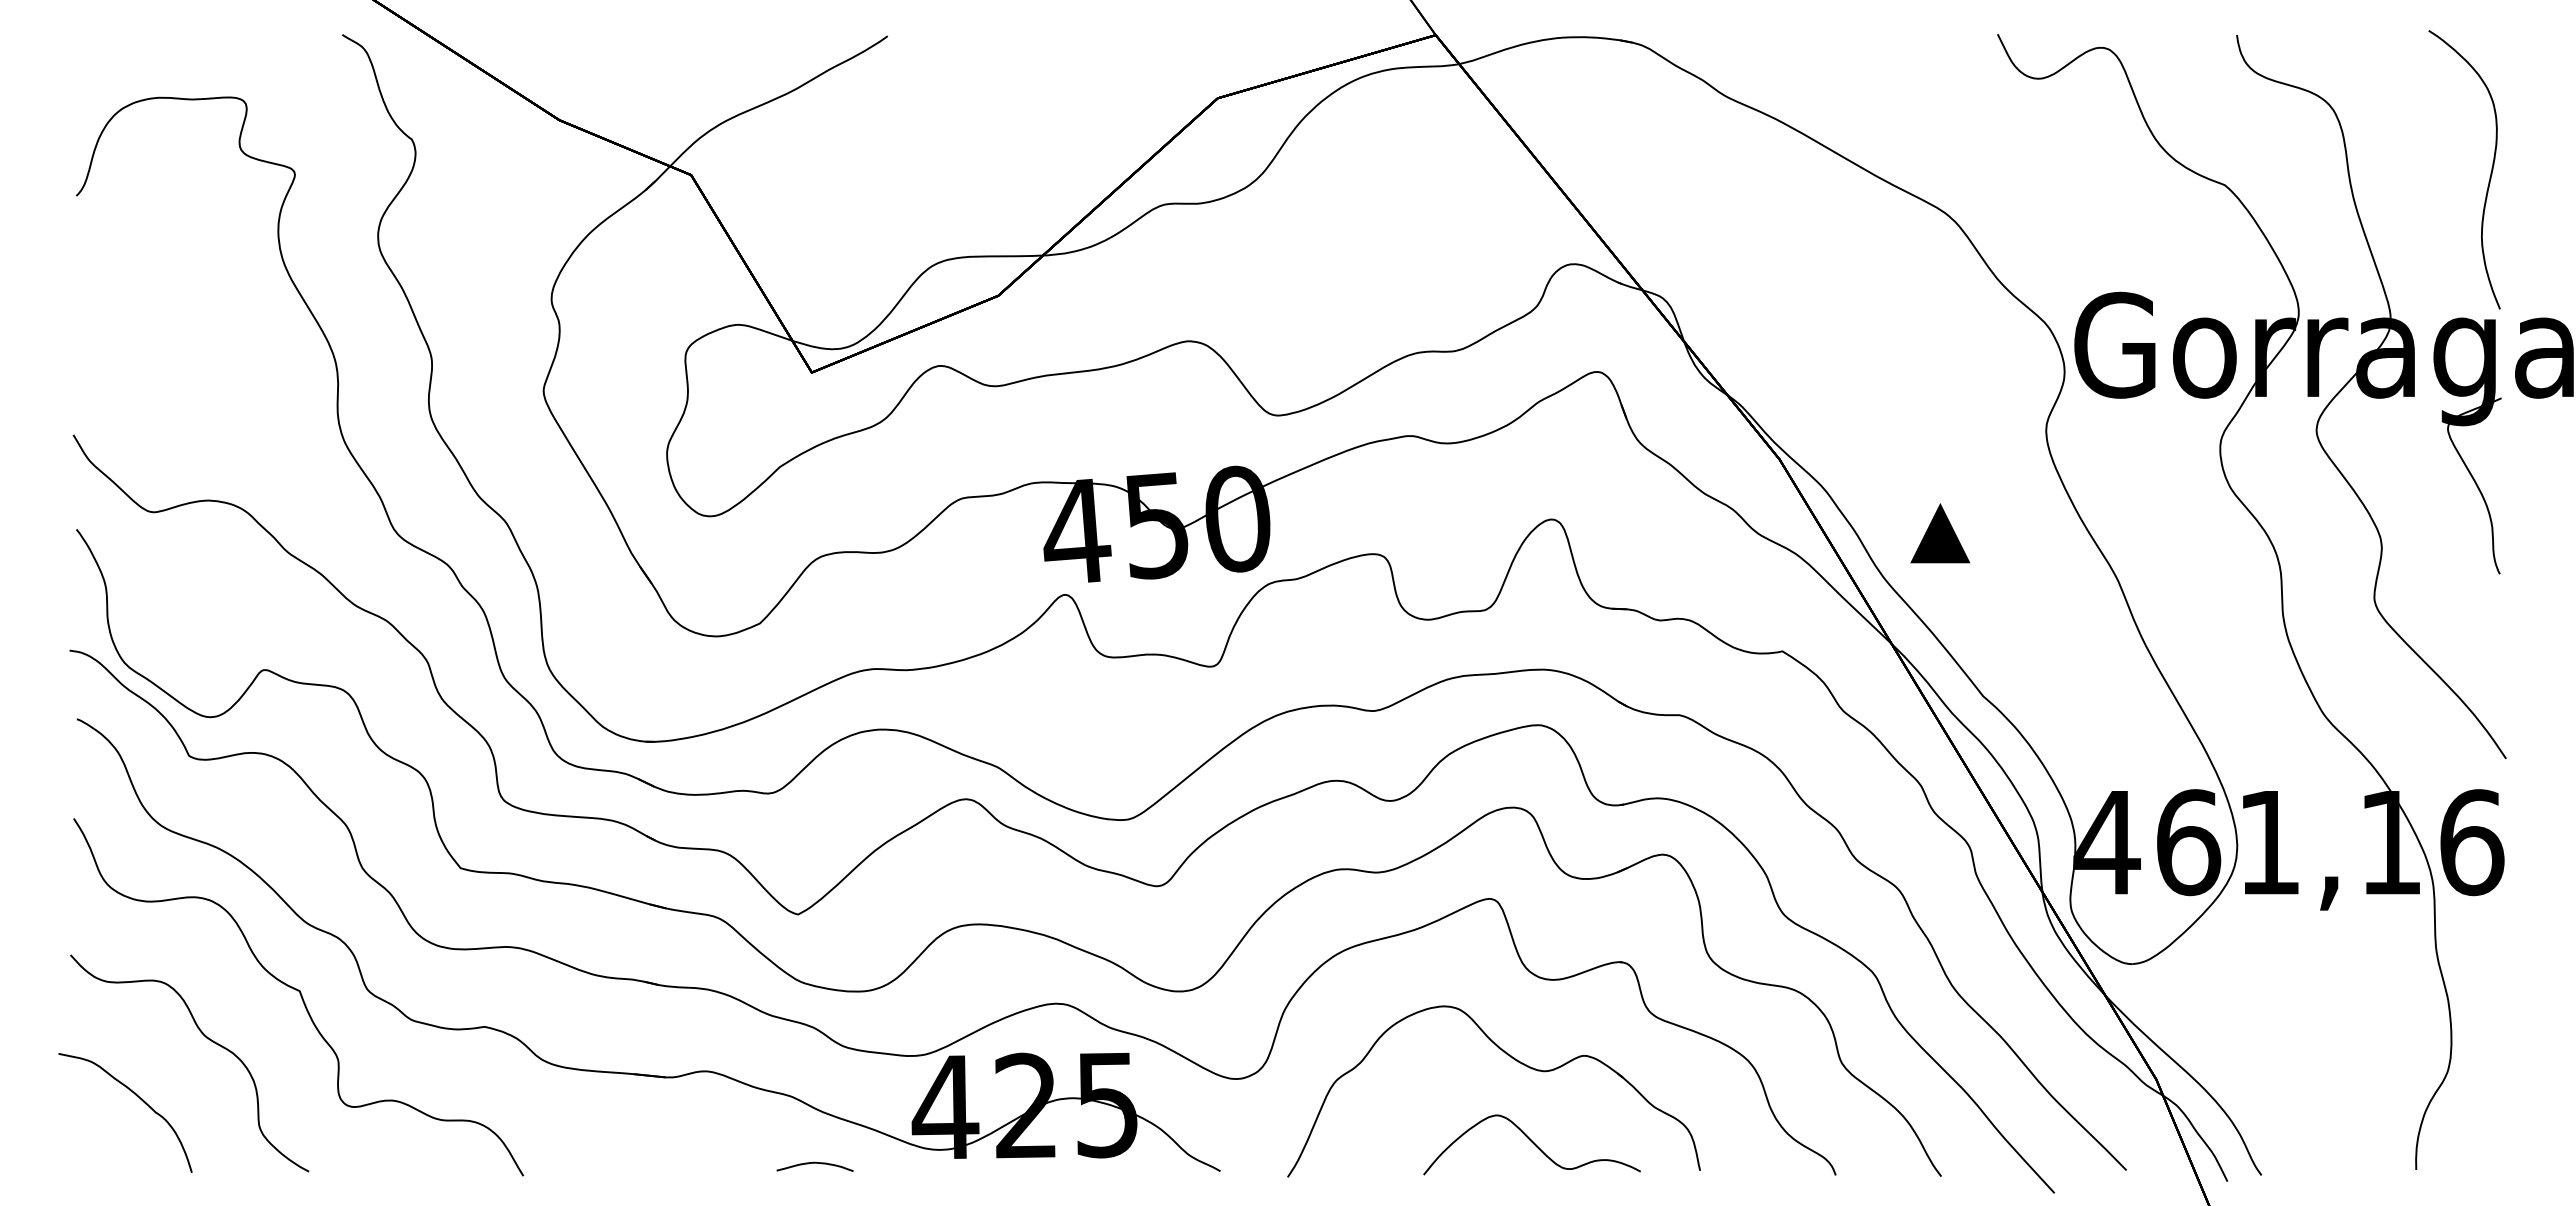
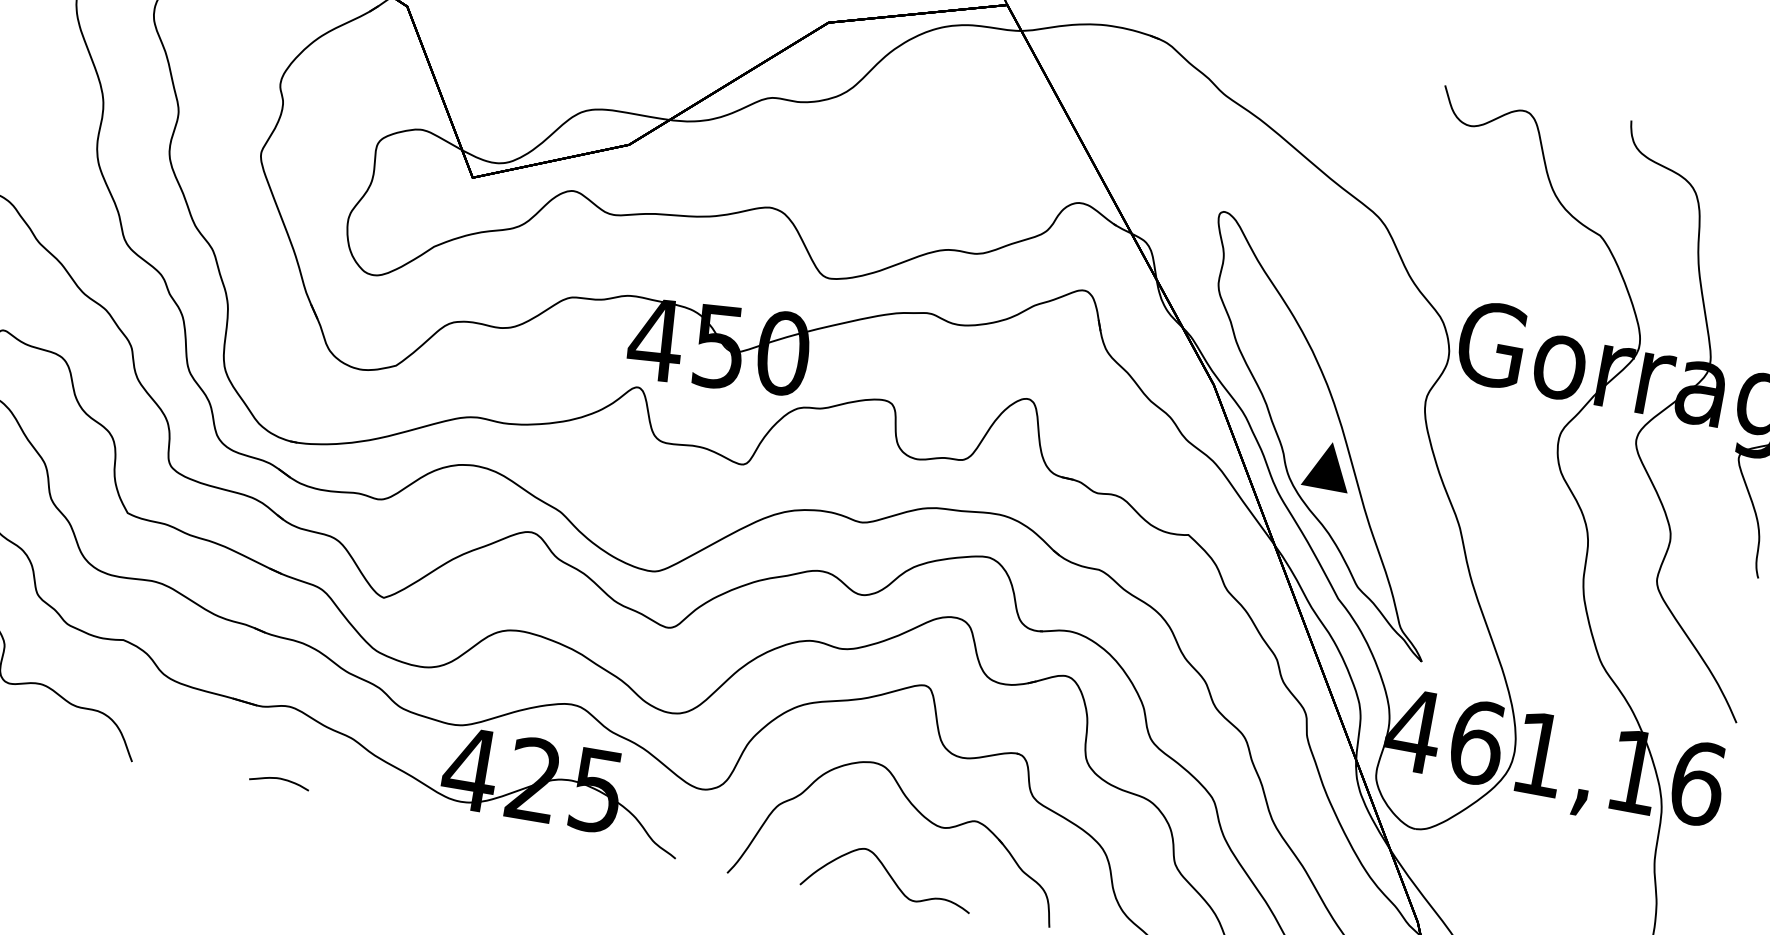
part: (1923, 498) -> (1320, 436), added
curve: (1532, 1143) -> (889, 875), moved
curve: (814, 1163) -> (279, 779), moved

